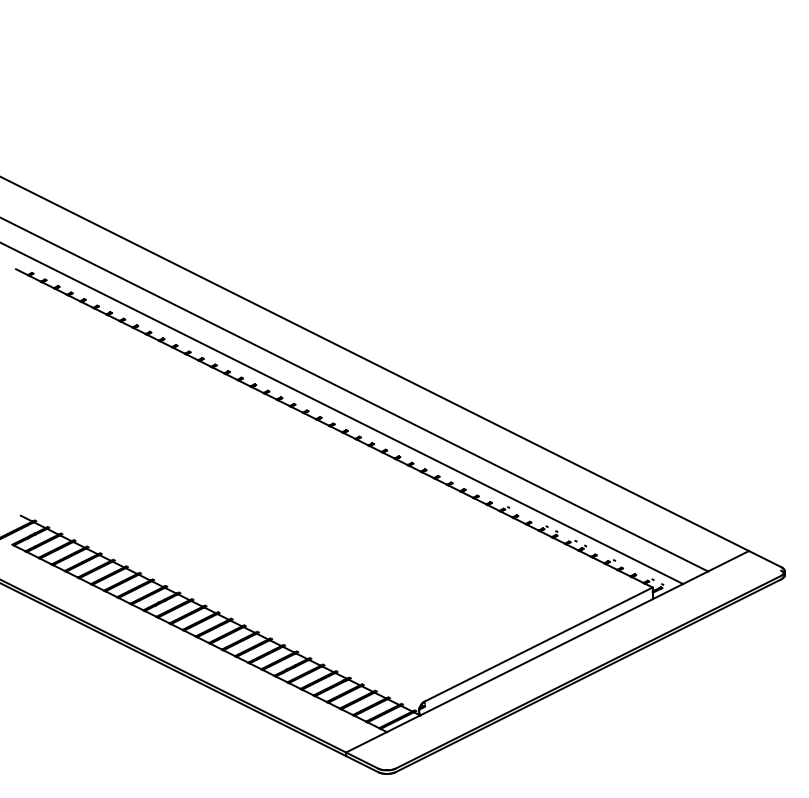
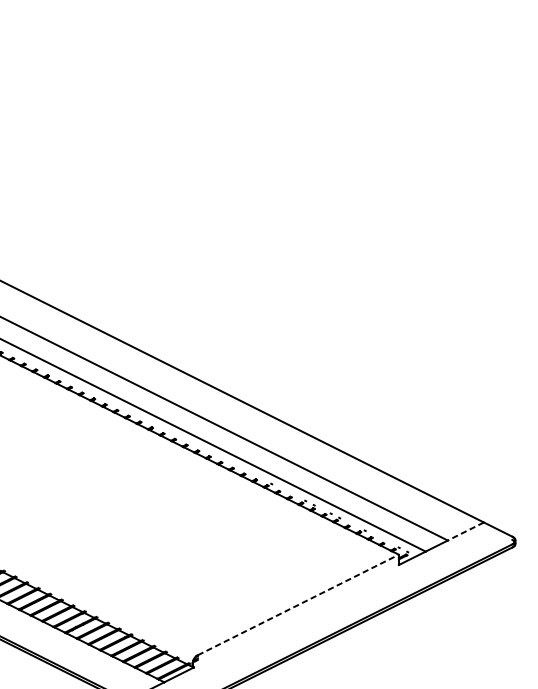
line: (728, 561) -> (465, 531), solid -> dashed
line: (539, 644) -> (298, 604), solid -> dashed
line: (536, 657) -> (296, 616), removed

